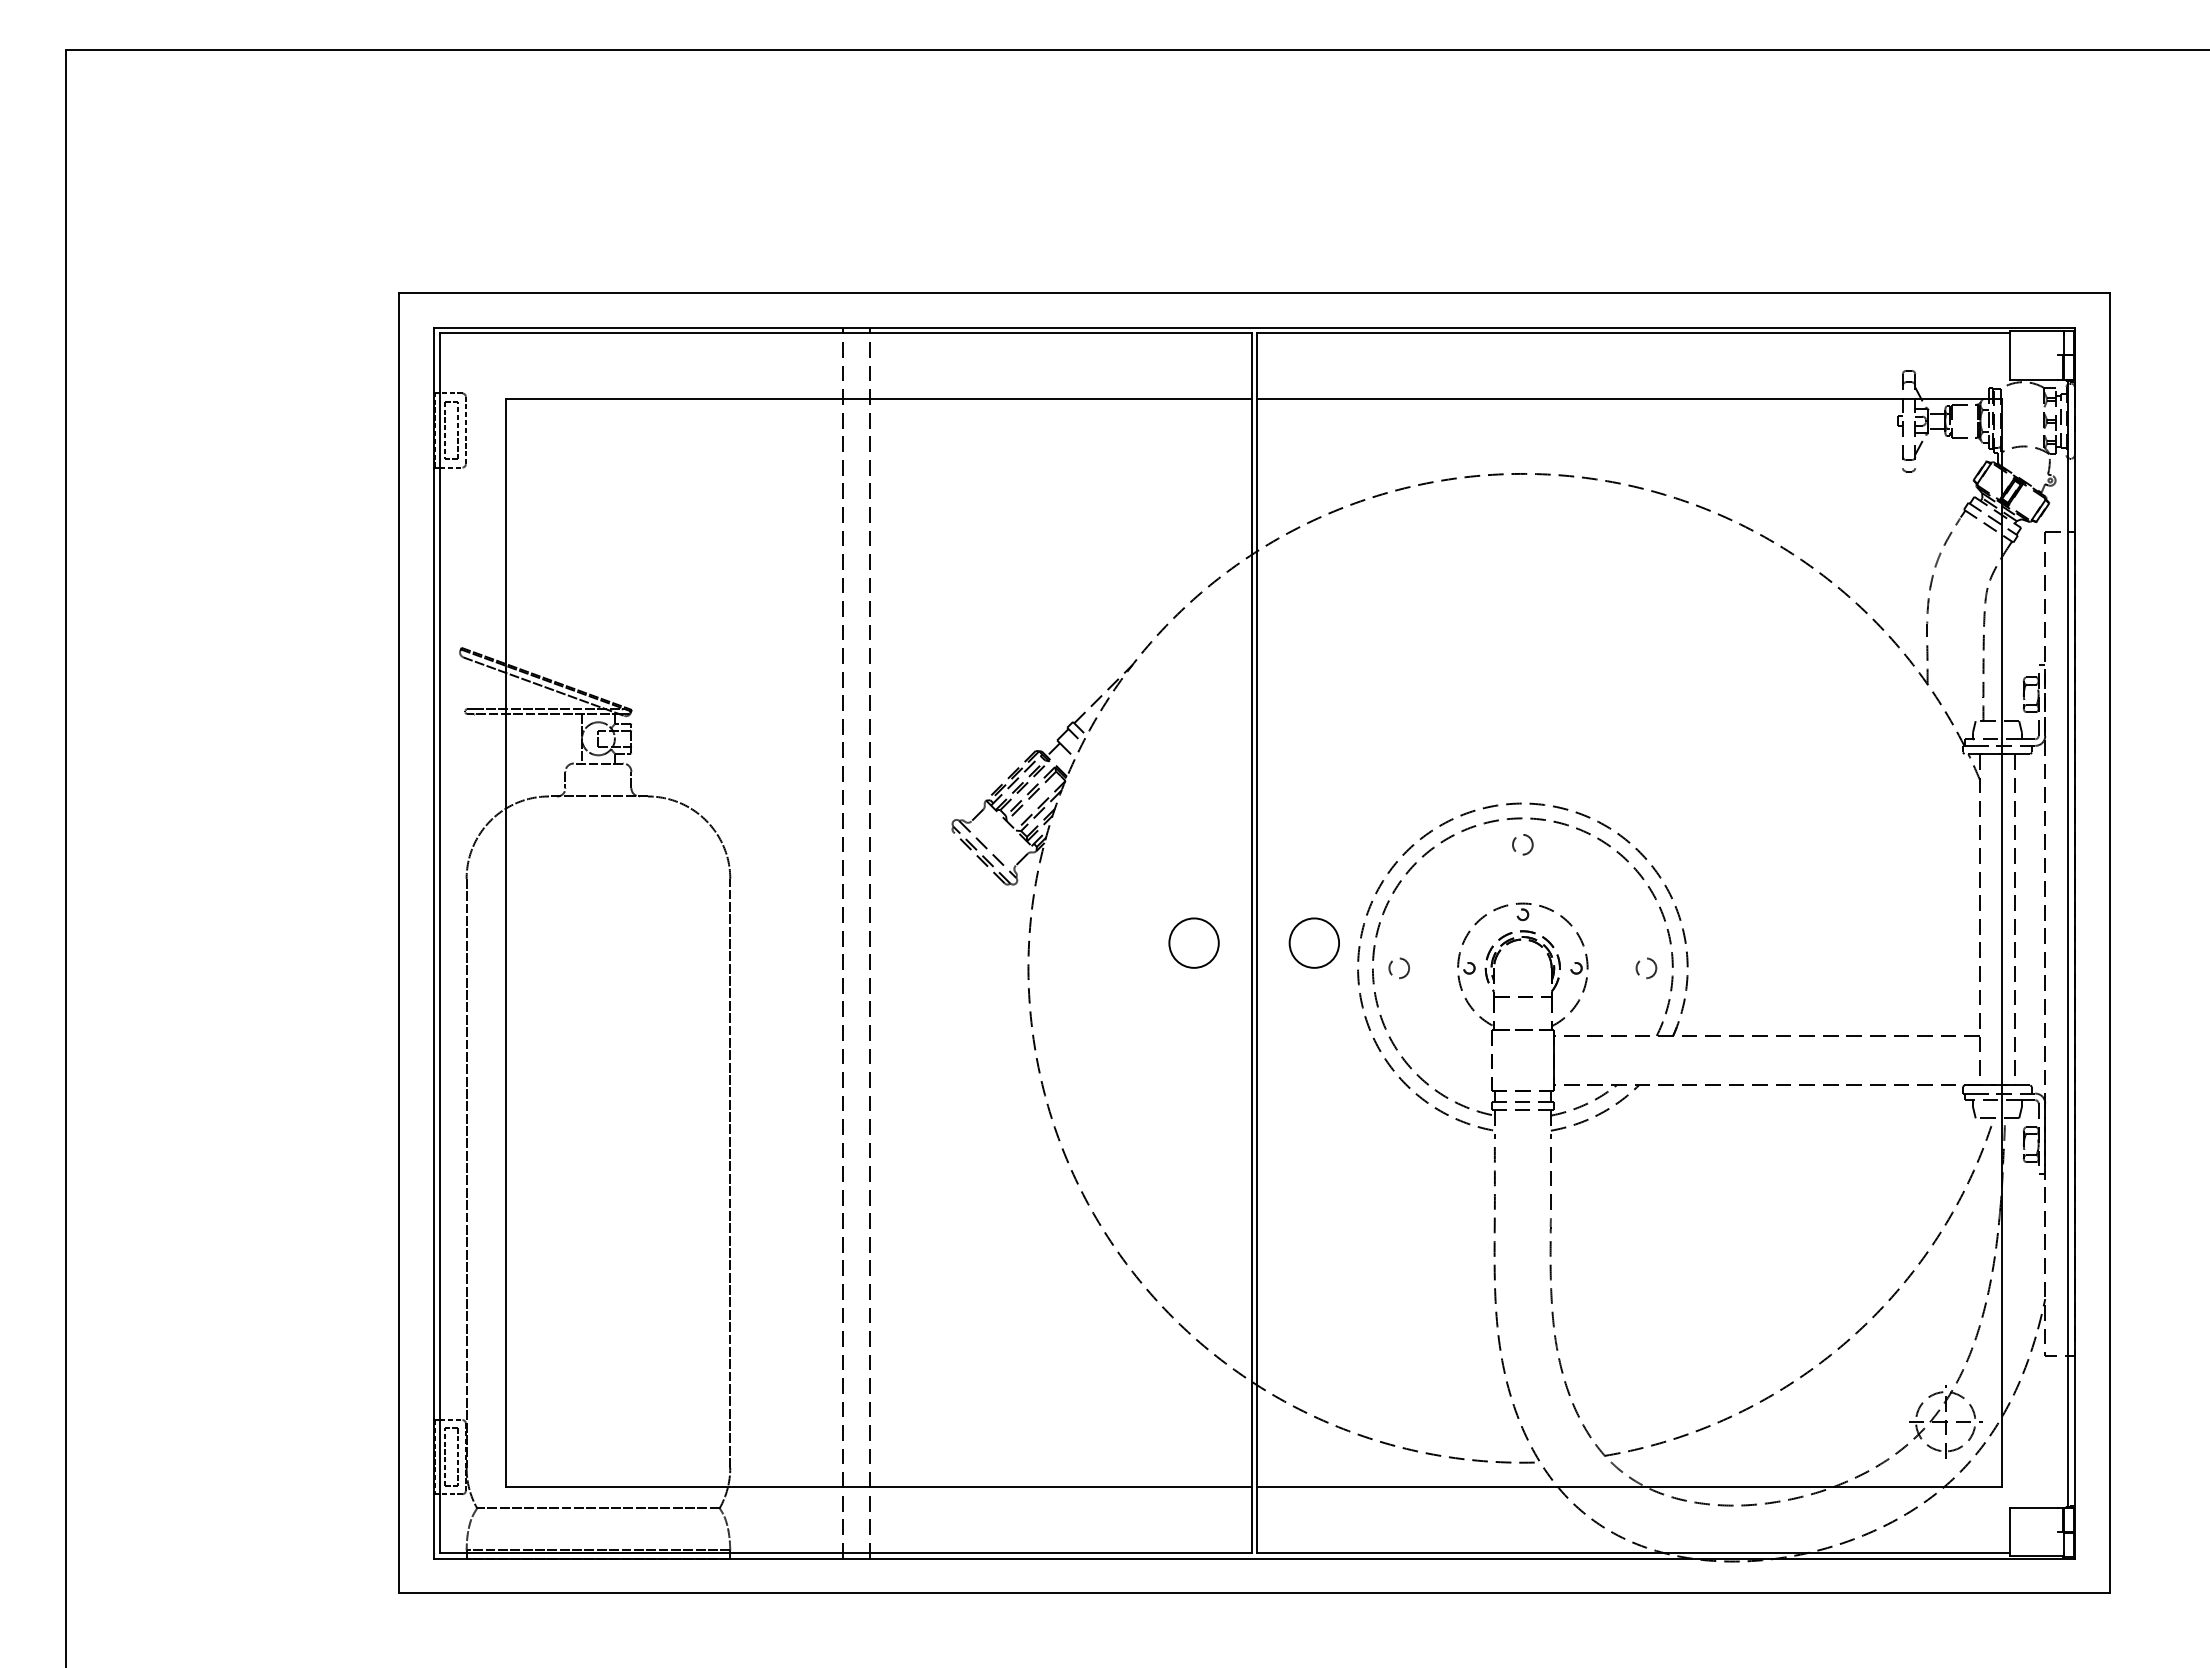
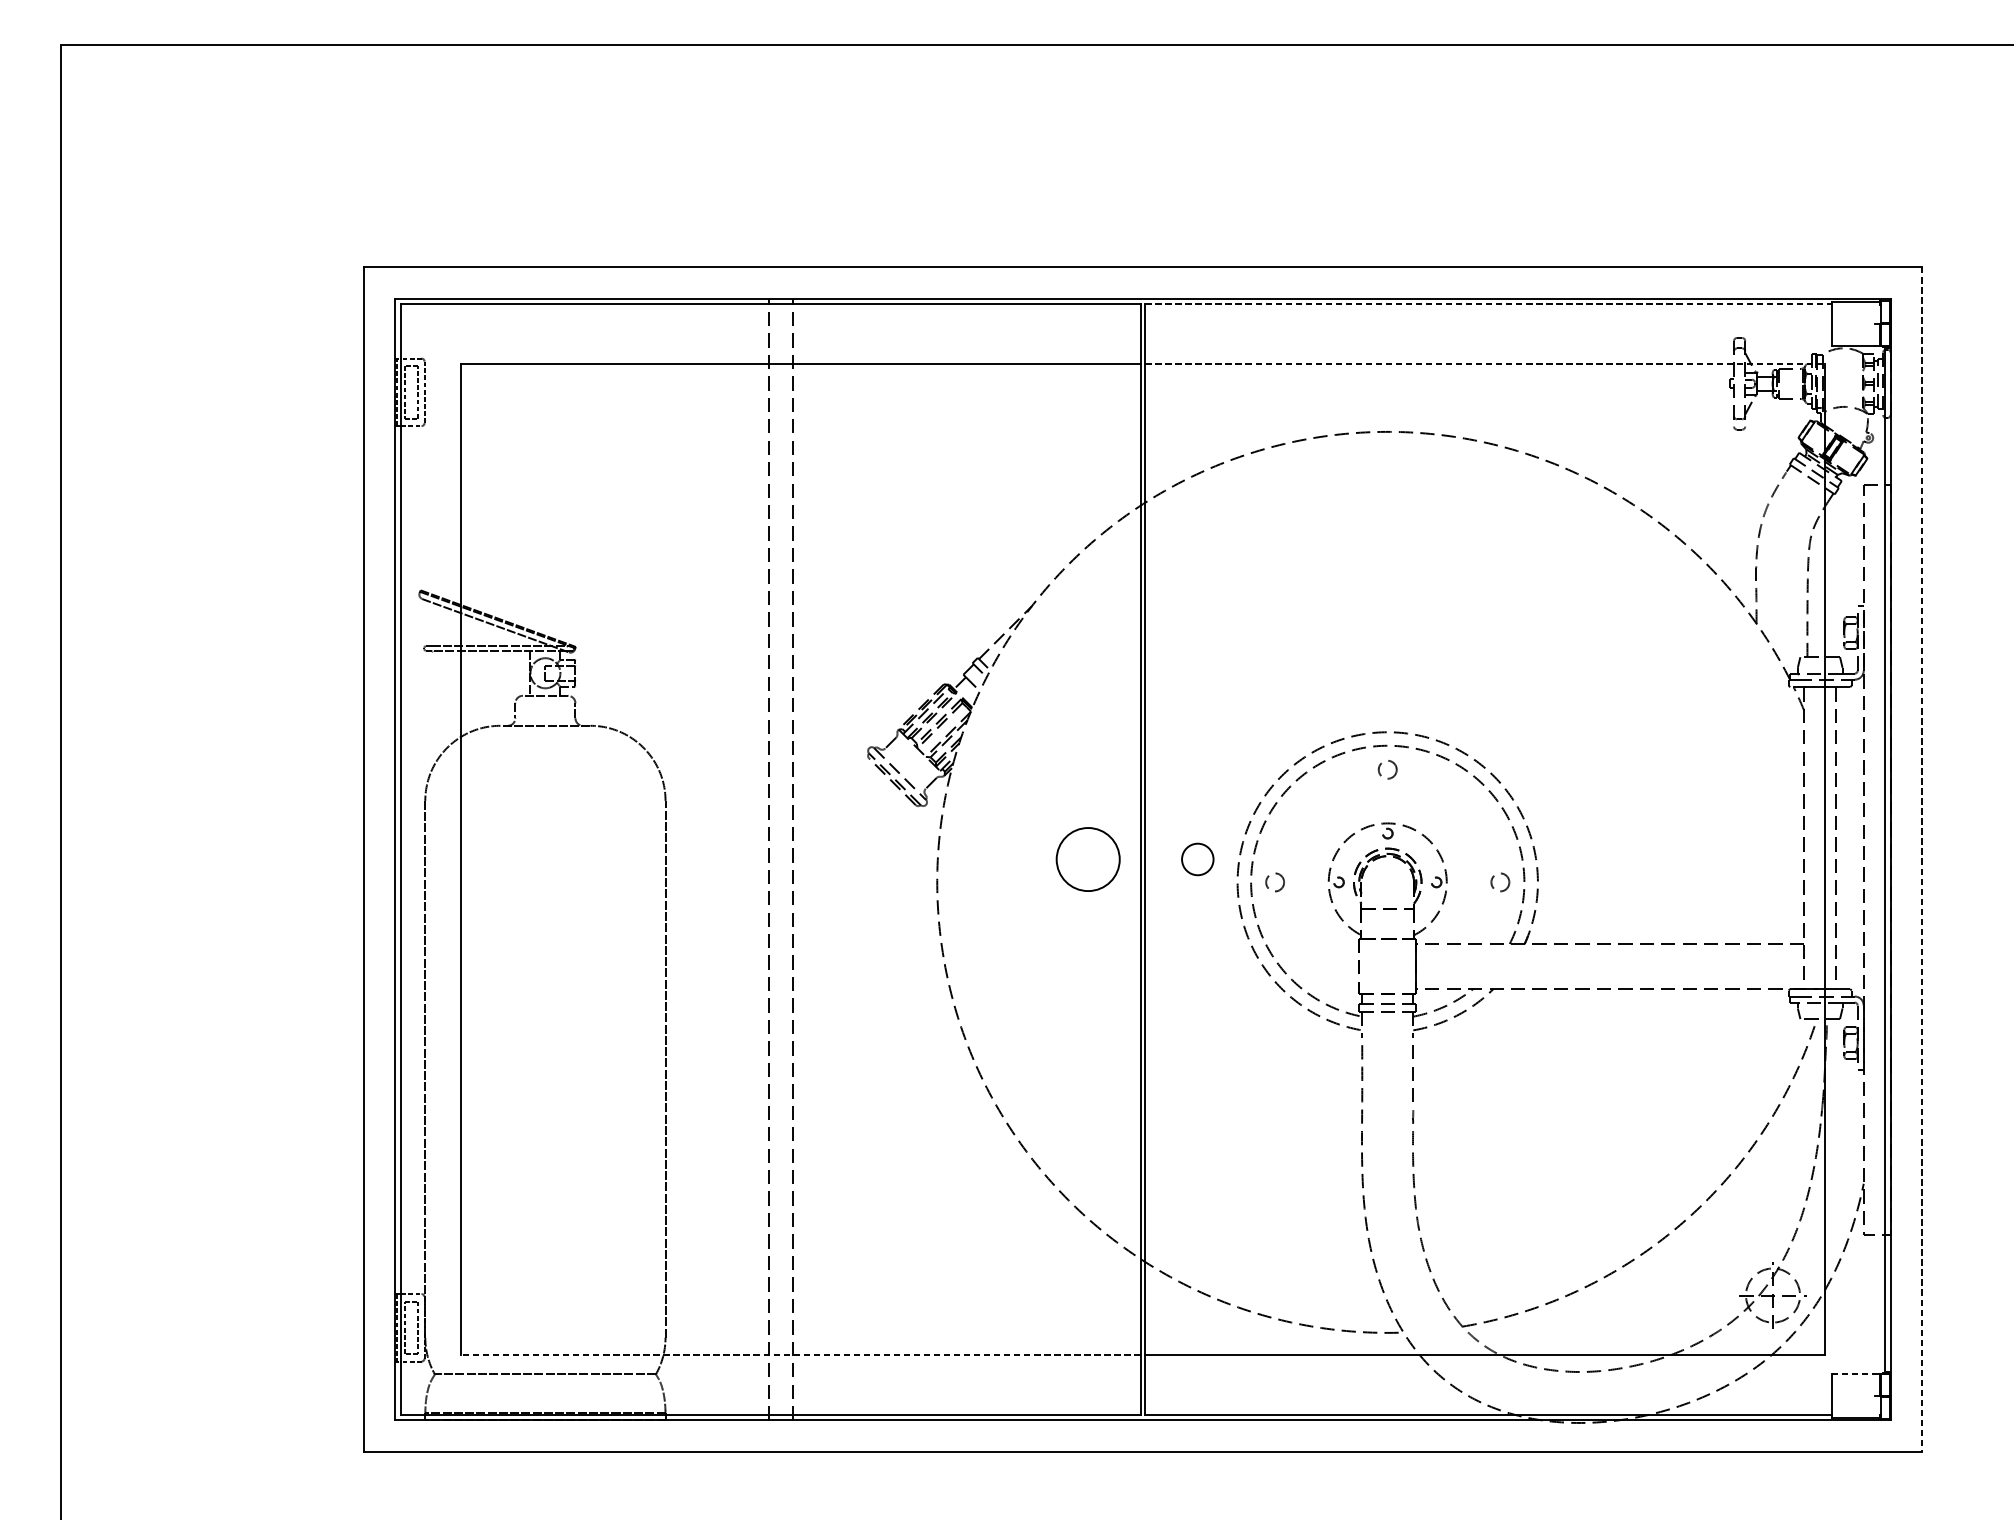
line: (1633, 333) -> (1488, 303), solid -> dashed
line: (1629, 399) -> (1484, 364), solid -> dashed
circle: (1193, 942) -> (1087, 858), size x1.4
circle: (1314, 942) -> (1197, 858), size x0.7
line: (2109, 943) -> (1922, 859), solid -> dashed
line: (878, 1486) -> (800, 1354), solid -> dashed
line: (2033, 1507) -> (1853, 1373), solid -> dashed

